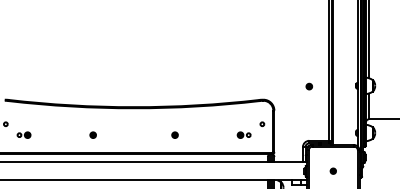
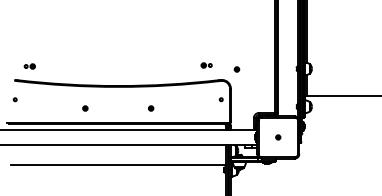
part: (308, 86) -> (236, 69), moved
part: (23, 135) -> (29, 66), moved
part: (243, 135) -> (206, 65), moved

